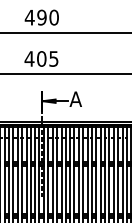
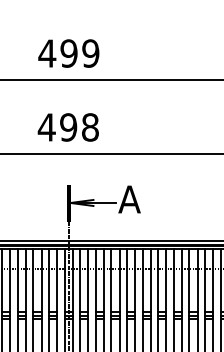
text: (53, 17) -> (89, 53), 490 -> 499
text: (47, 58) -> (78, 126), 405 -> 498

